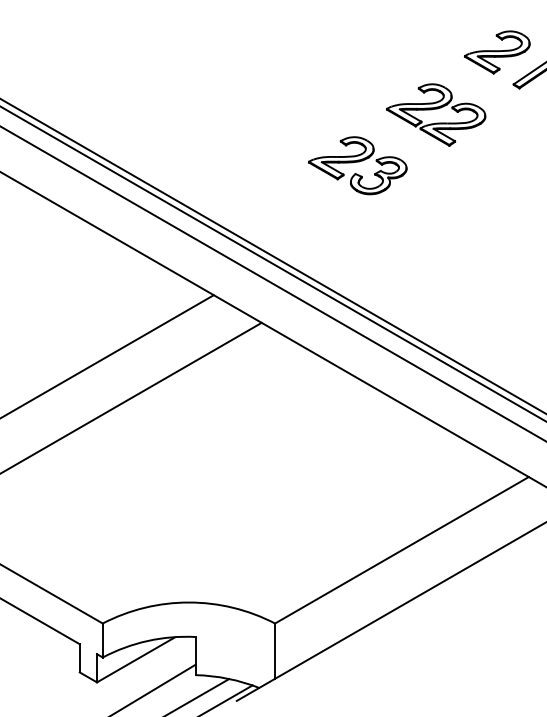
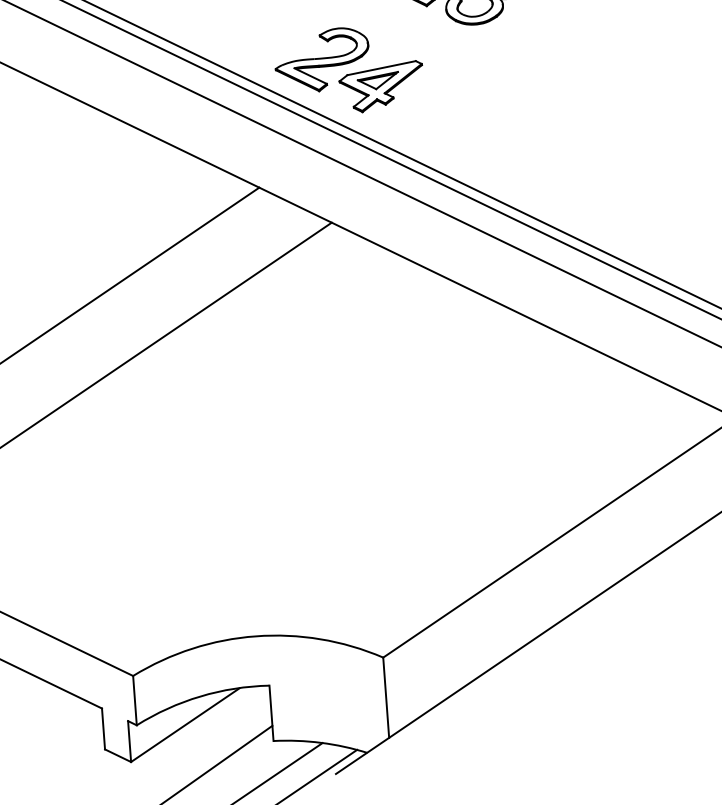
part: (281, 219) -> (349, 70), added

